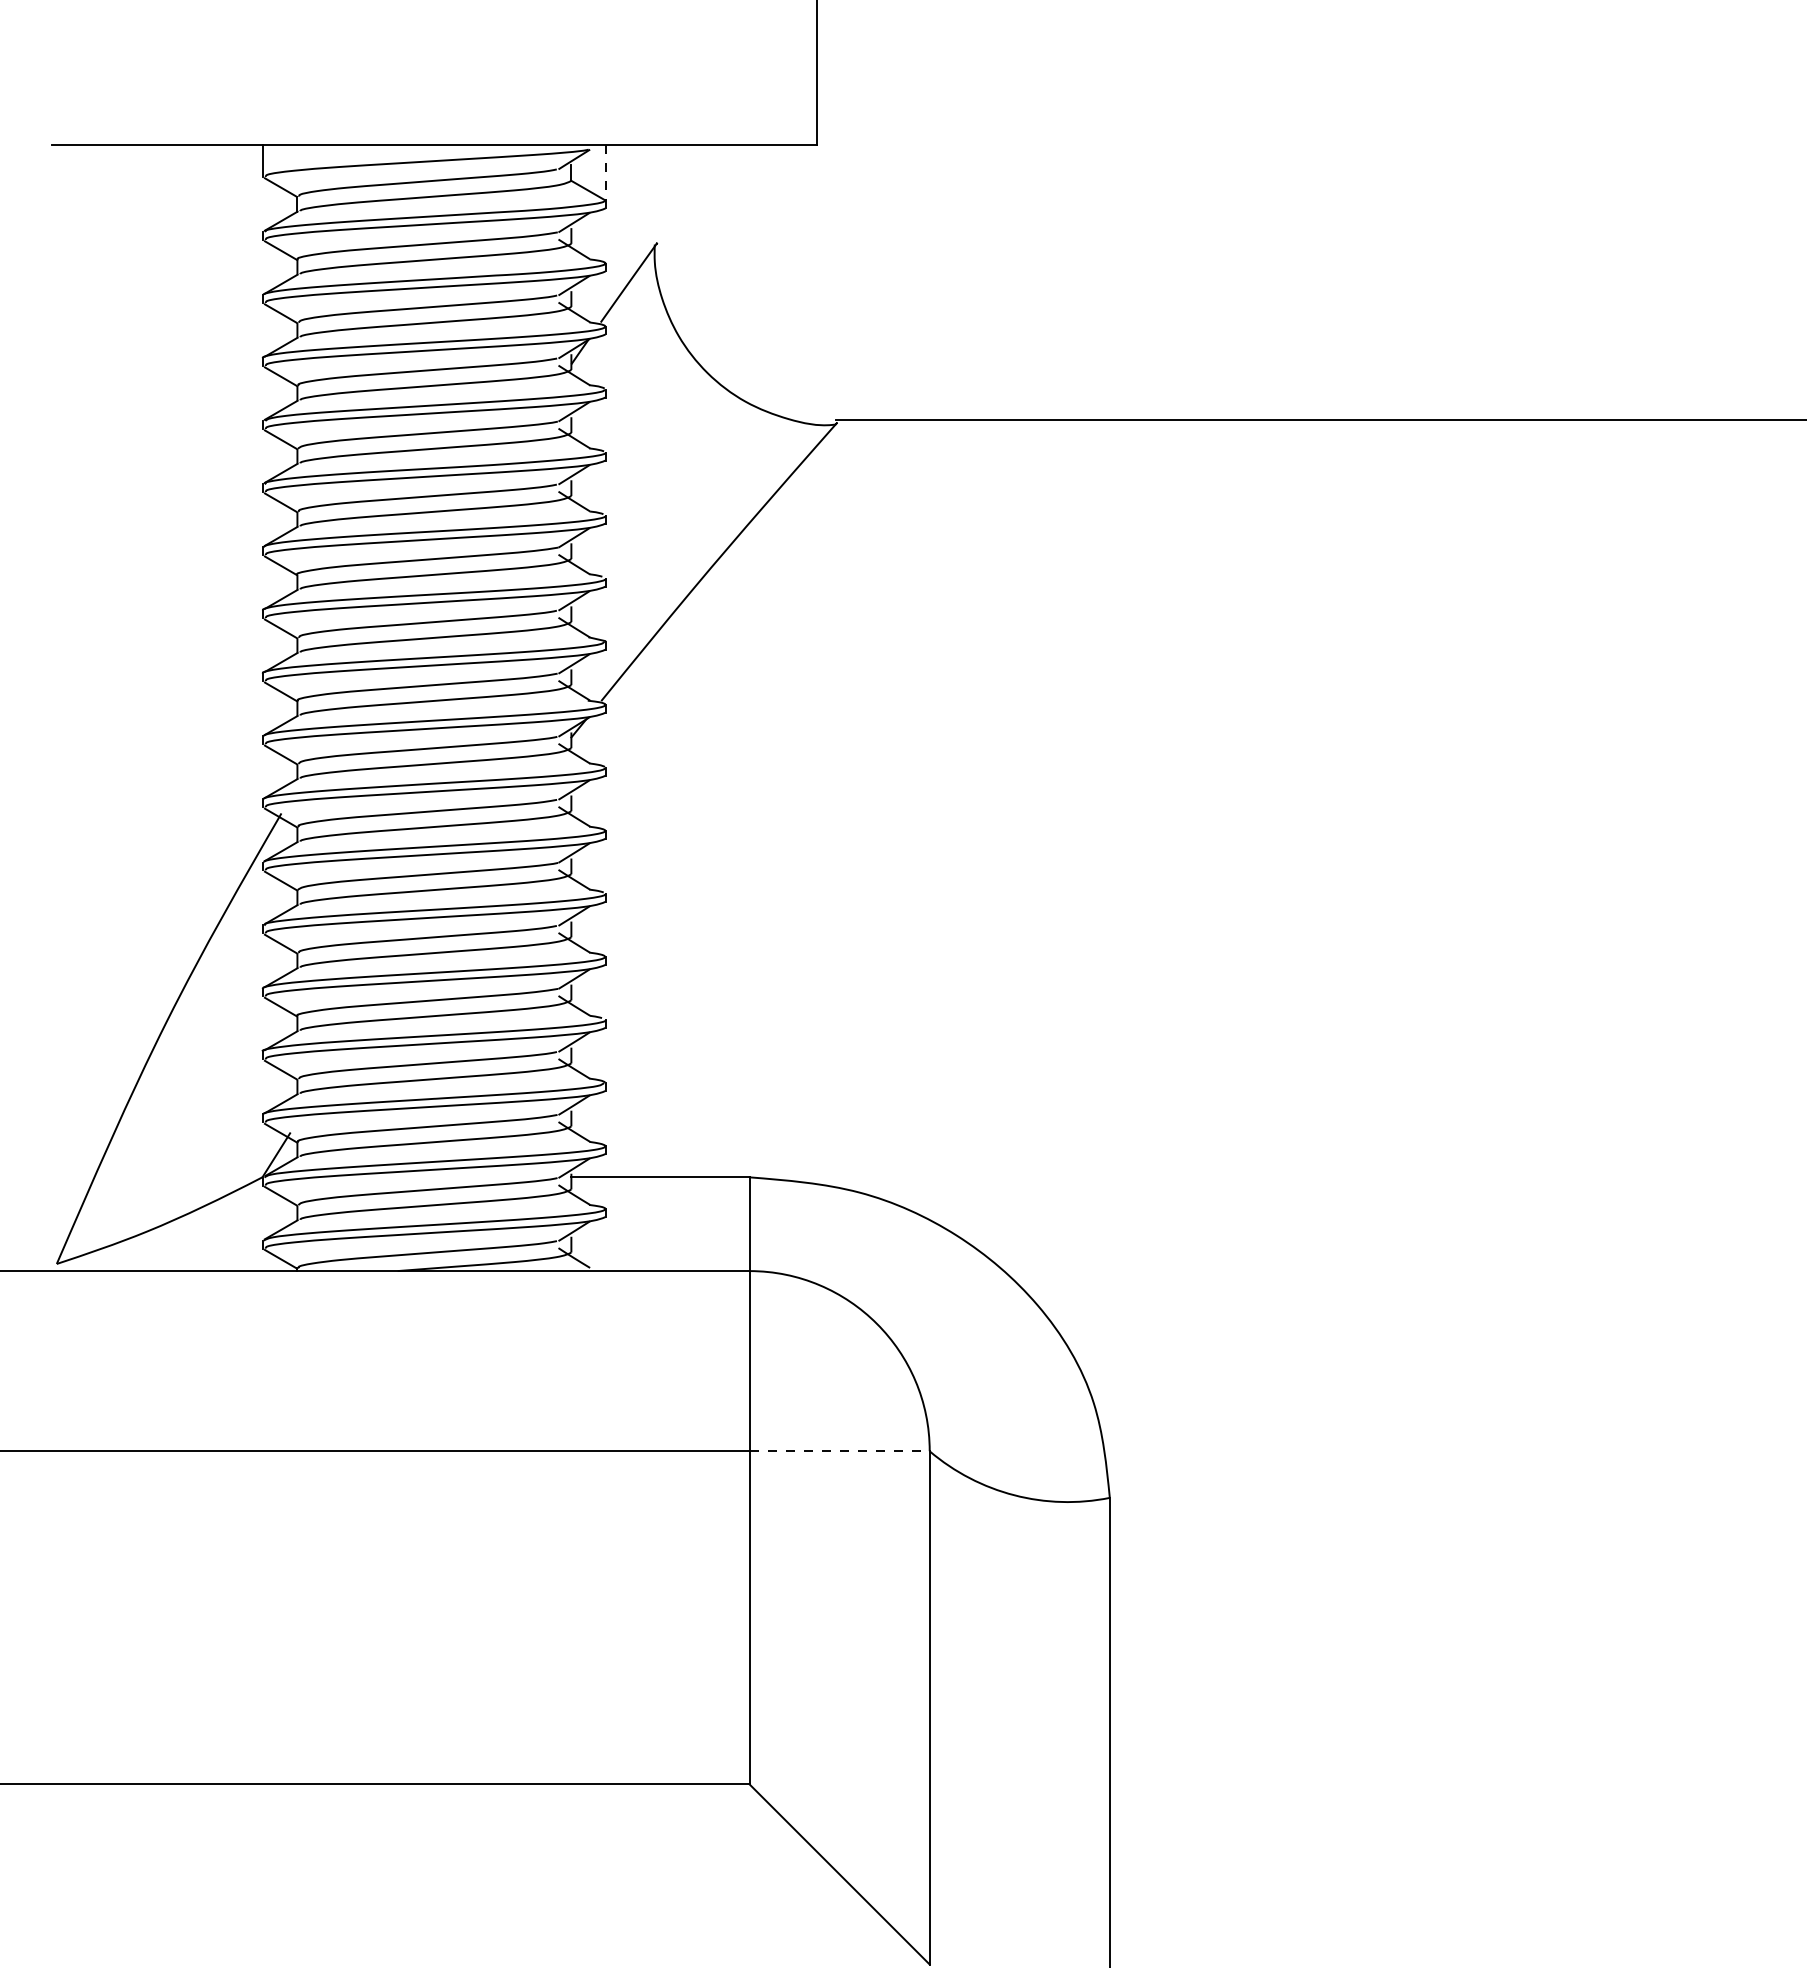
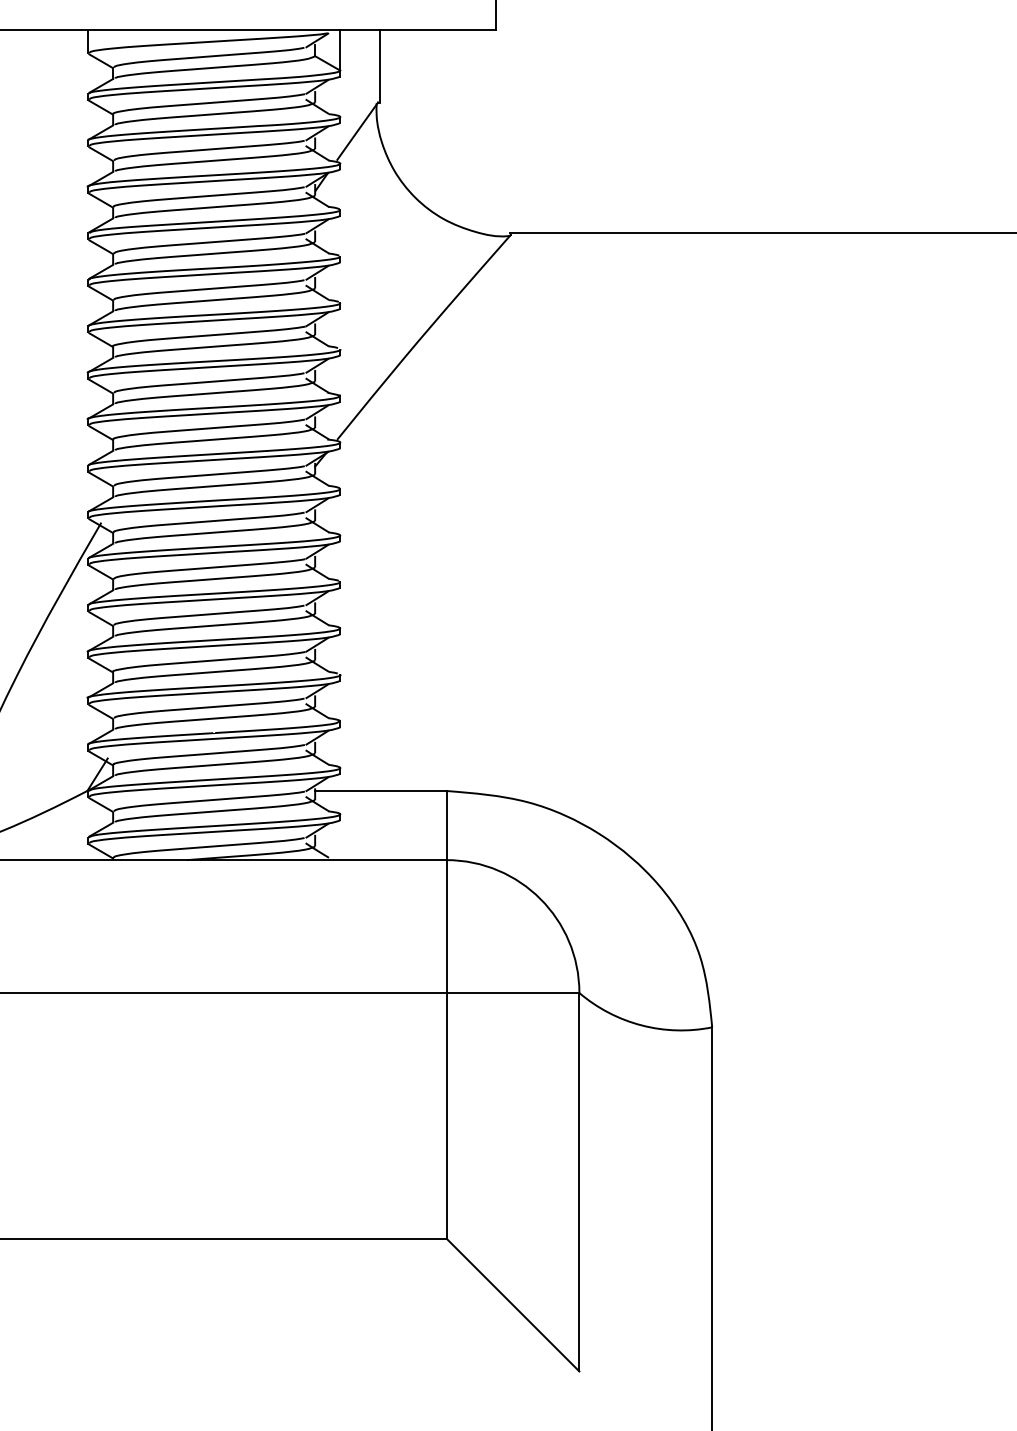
line: (605, 172) -> (340, 50), dashed -> solid
line: (659, 194) -> (380, 66), added
line: (840, 1451) -> (513, 993), dashed -> solid

